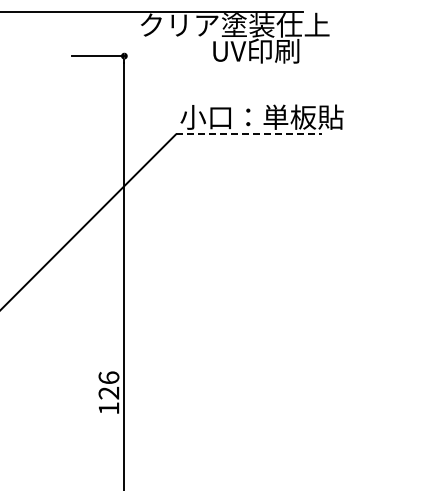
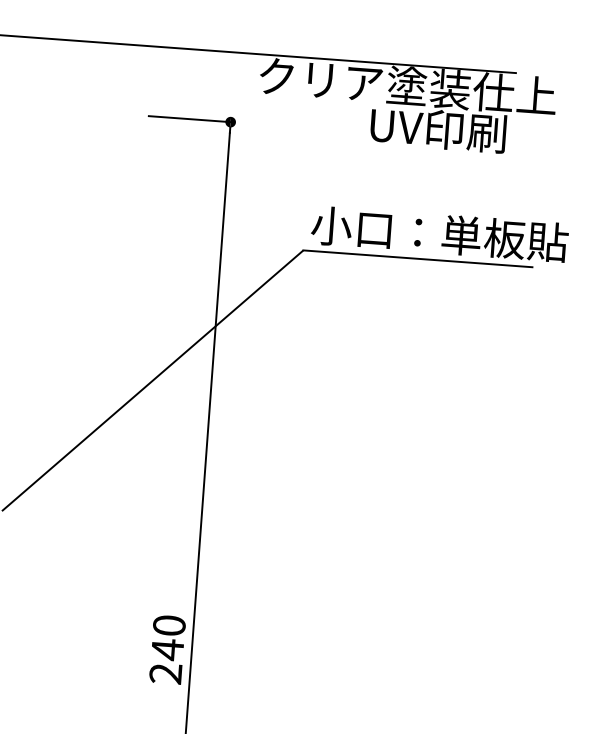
line: (249, 133) -> (418, 258), dashed -> solid
text: (108, 392) -> (166, 648), 126 -> 240

